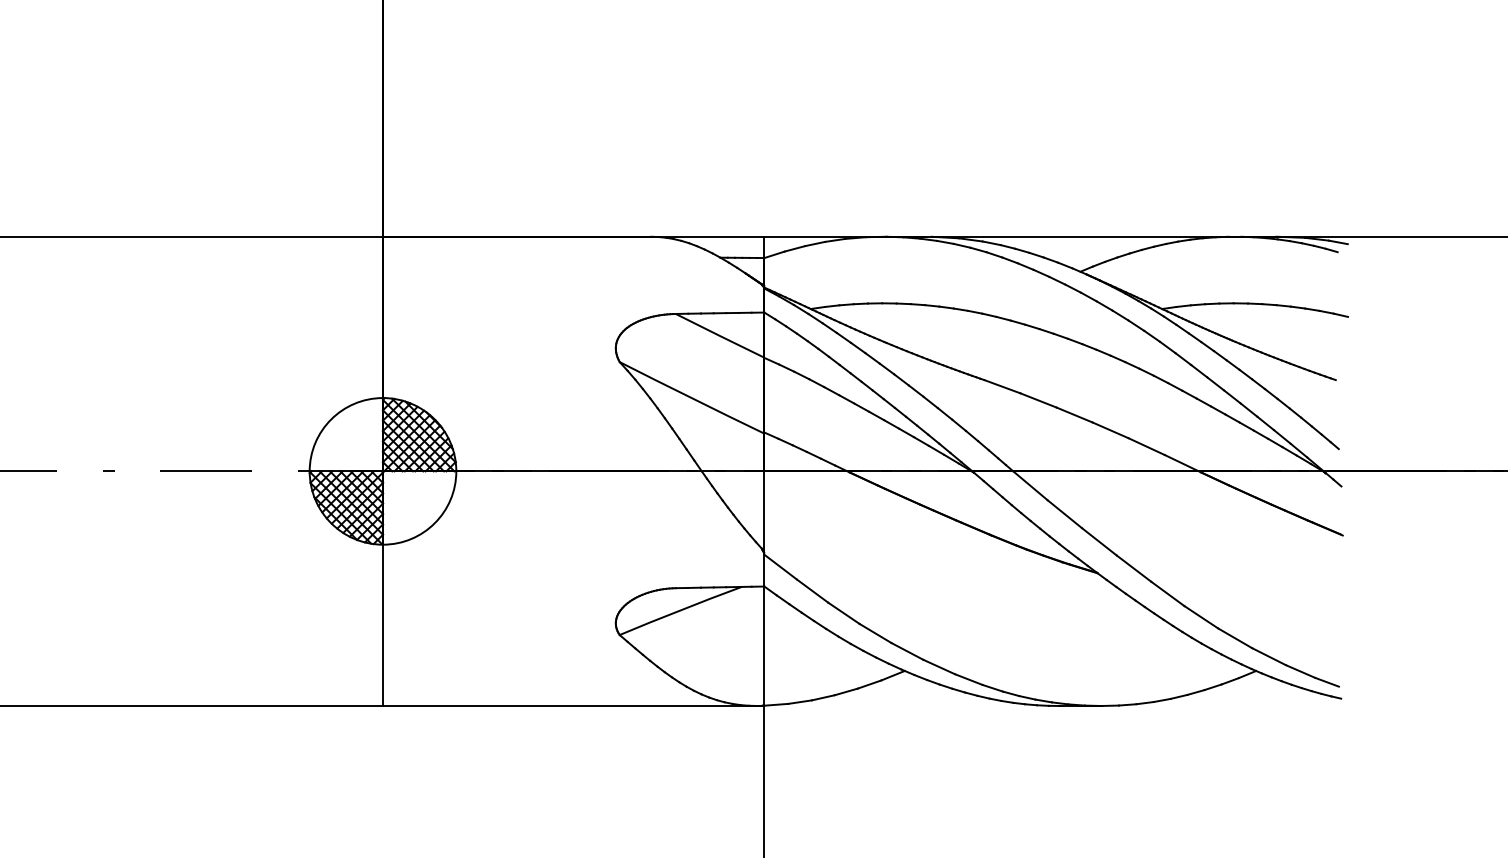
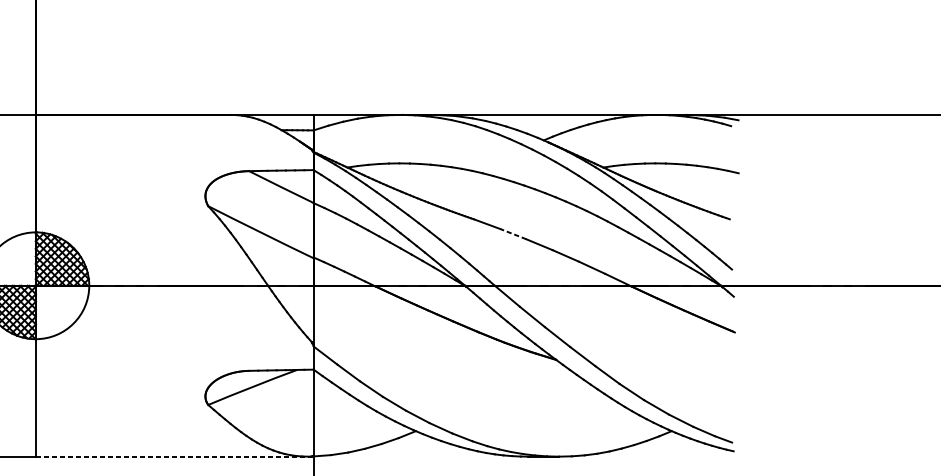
line: (1038, 400) -> (513, 234), solid -> dashed
line: (570, 706) -> (172, 457), solid -> dashed

